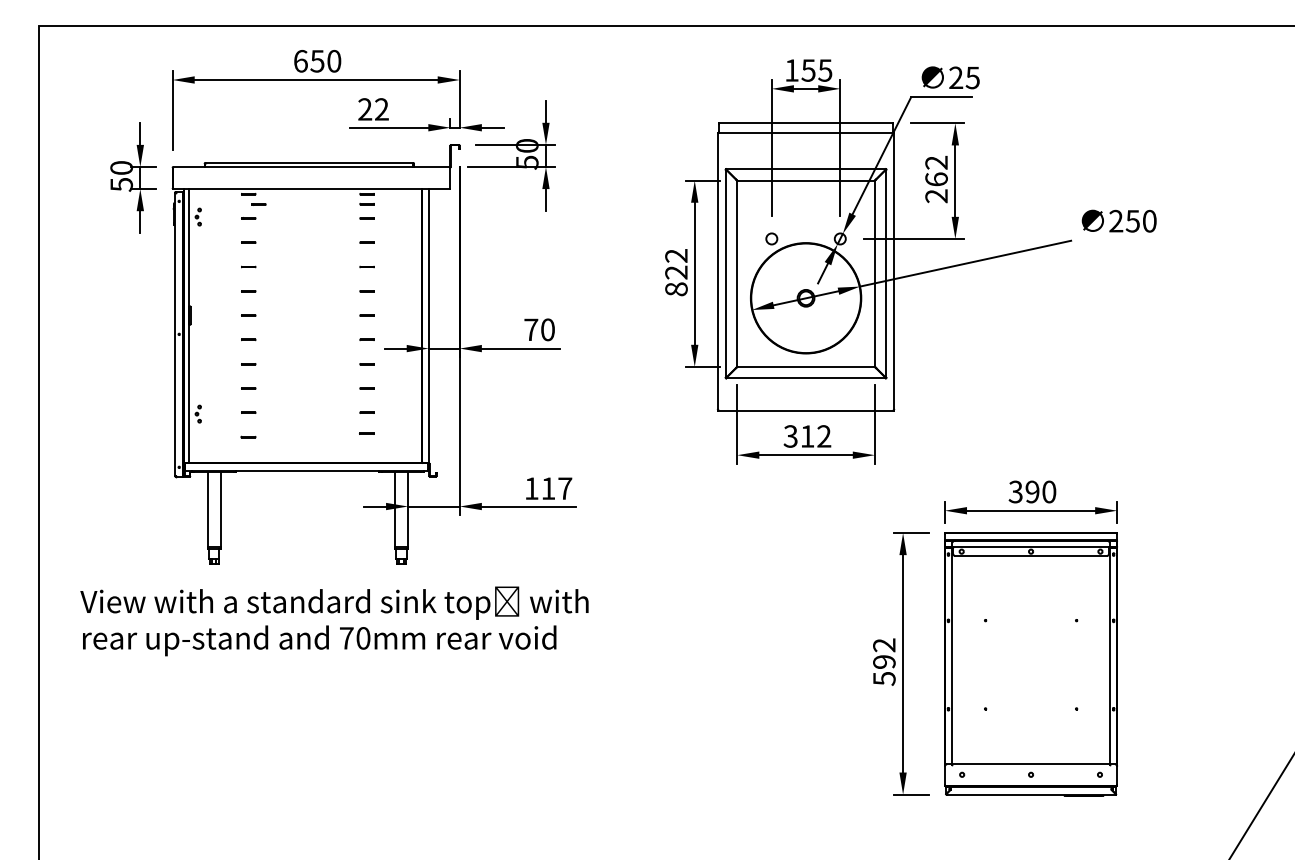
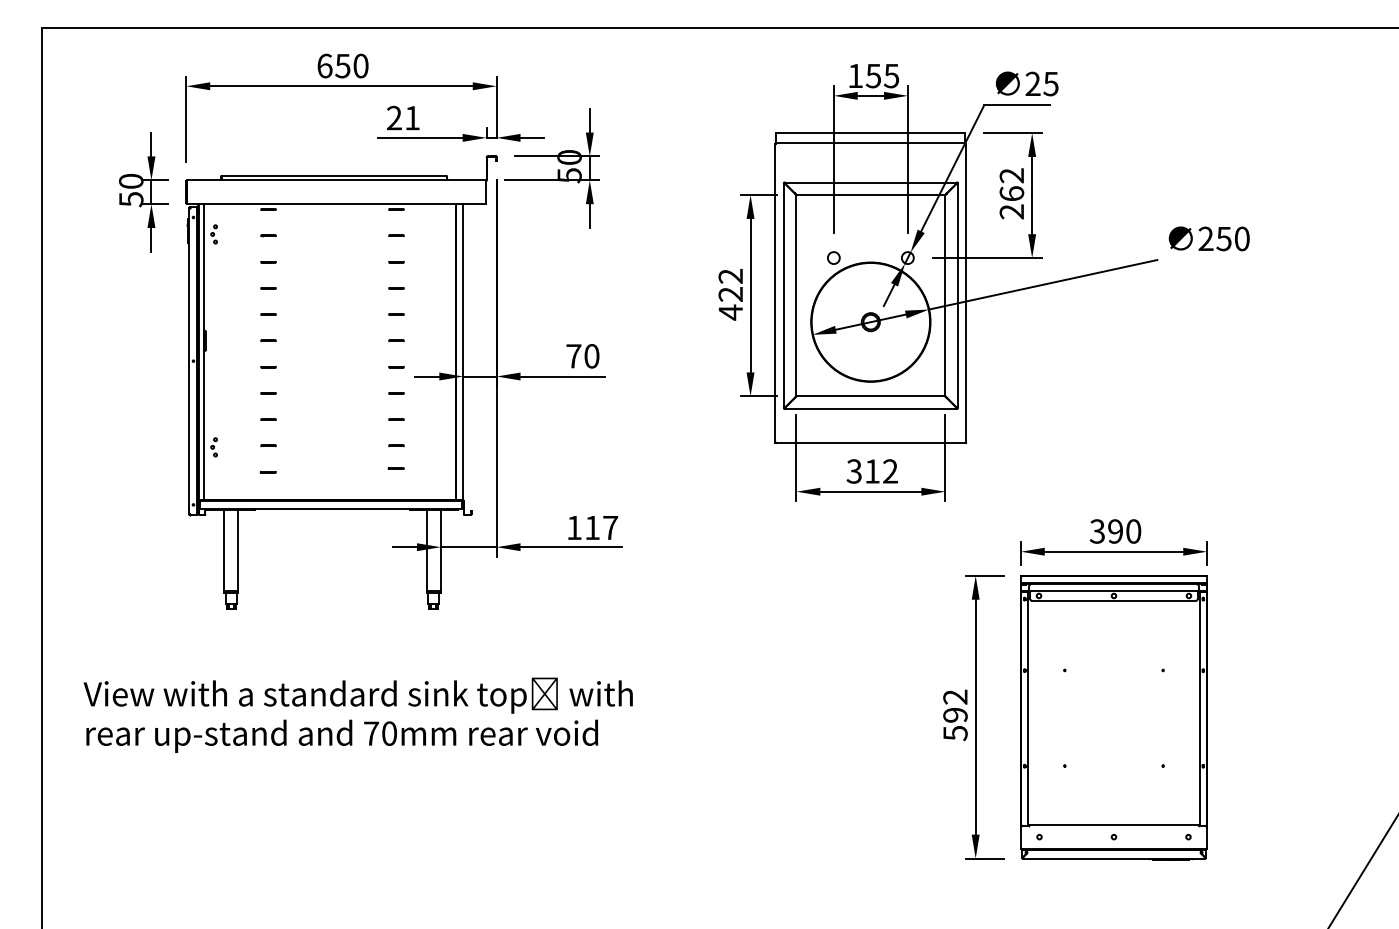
text: (381, 108) -> (412, 117), 22 -> 21
line: (258, 204) -> (279, 220), removed
line: (367, 204) -> (396, 220), removed
text: (676, 289) -> (730, 312), 822 -> 422
text: (333, 620) -> (357, 714), moved

